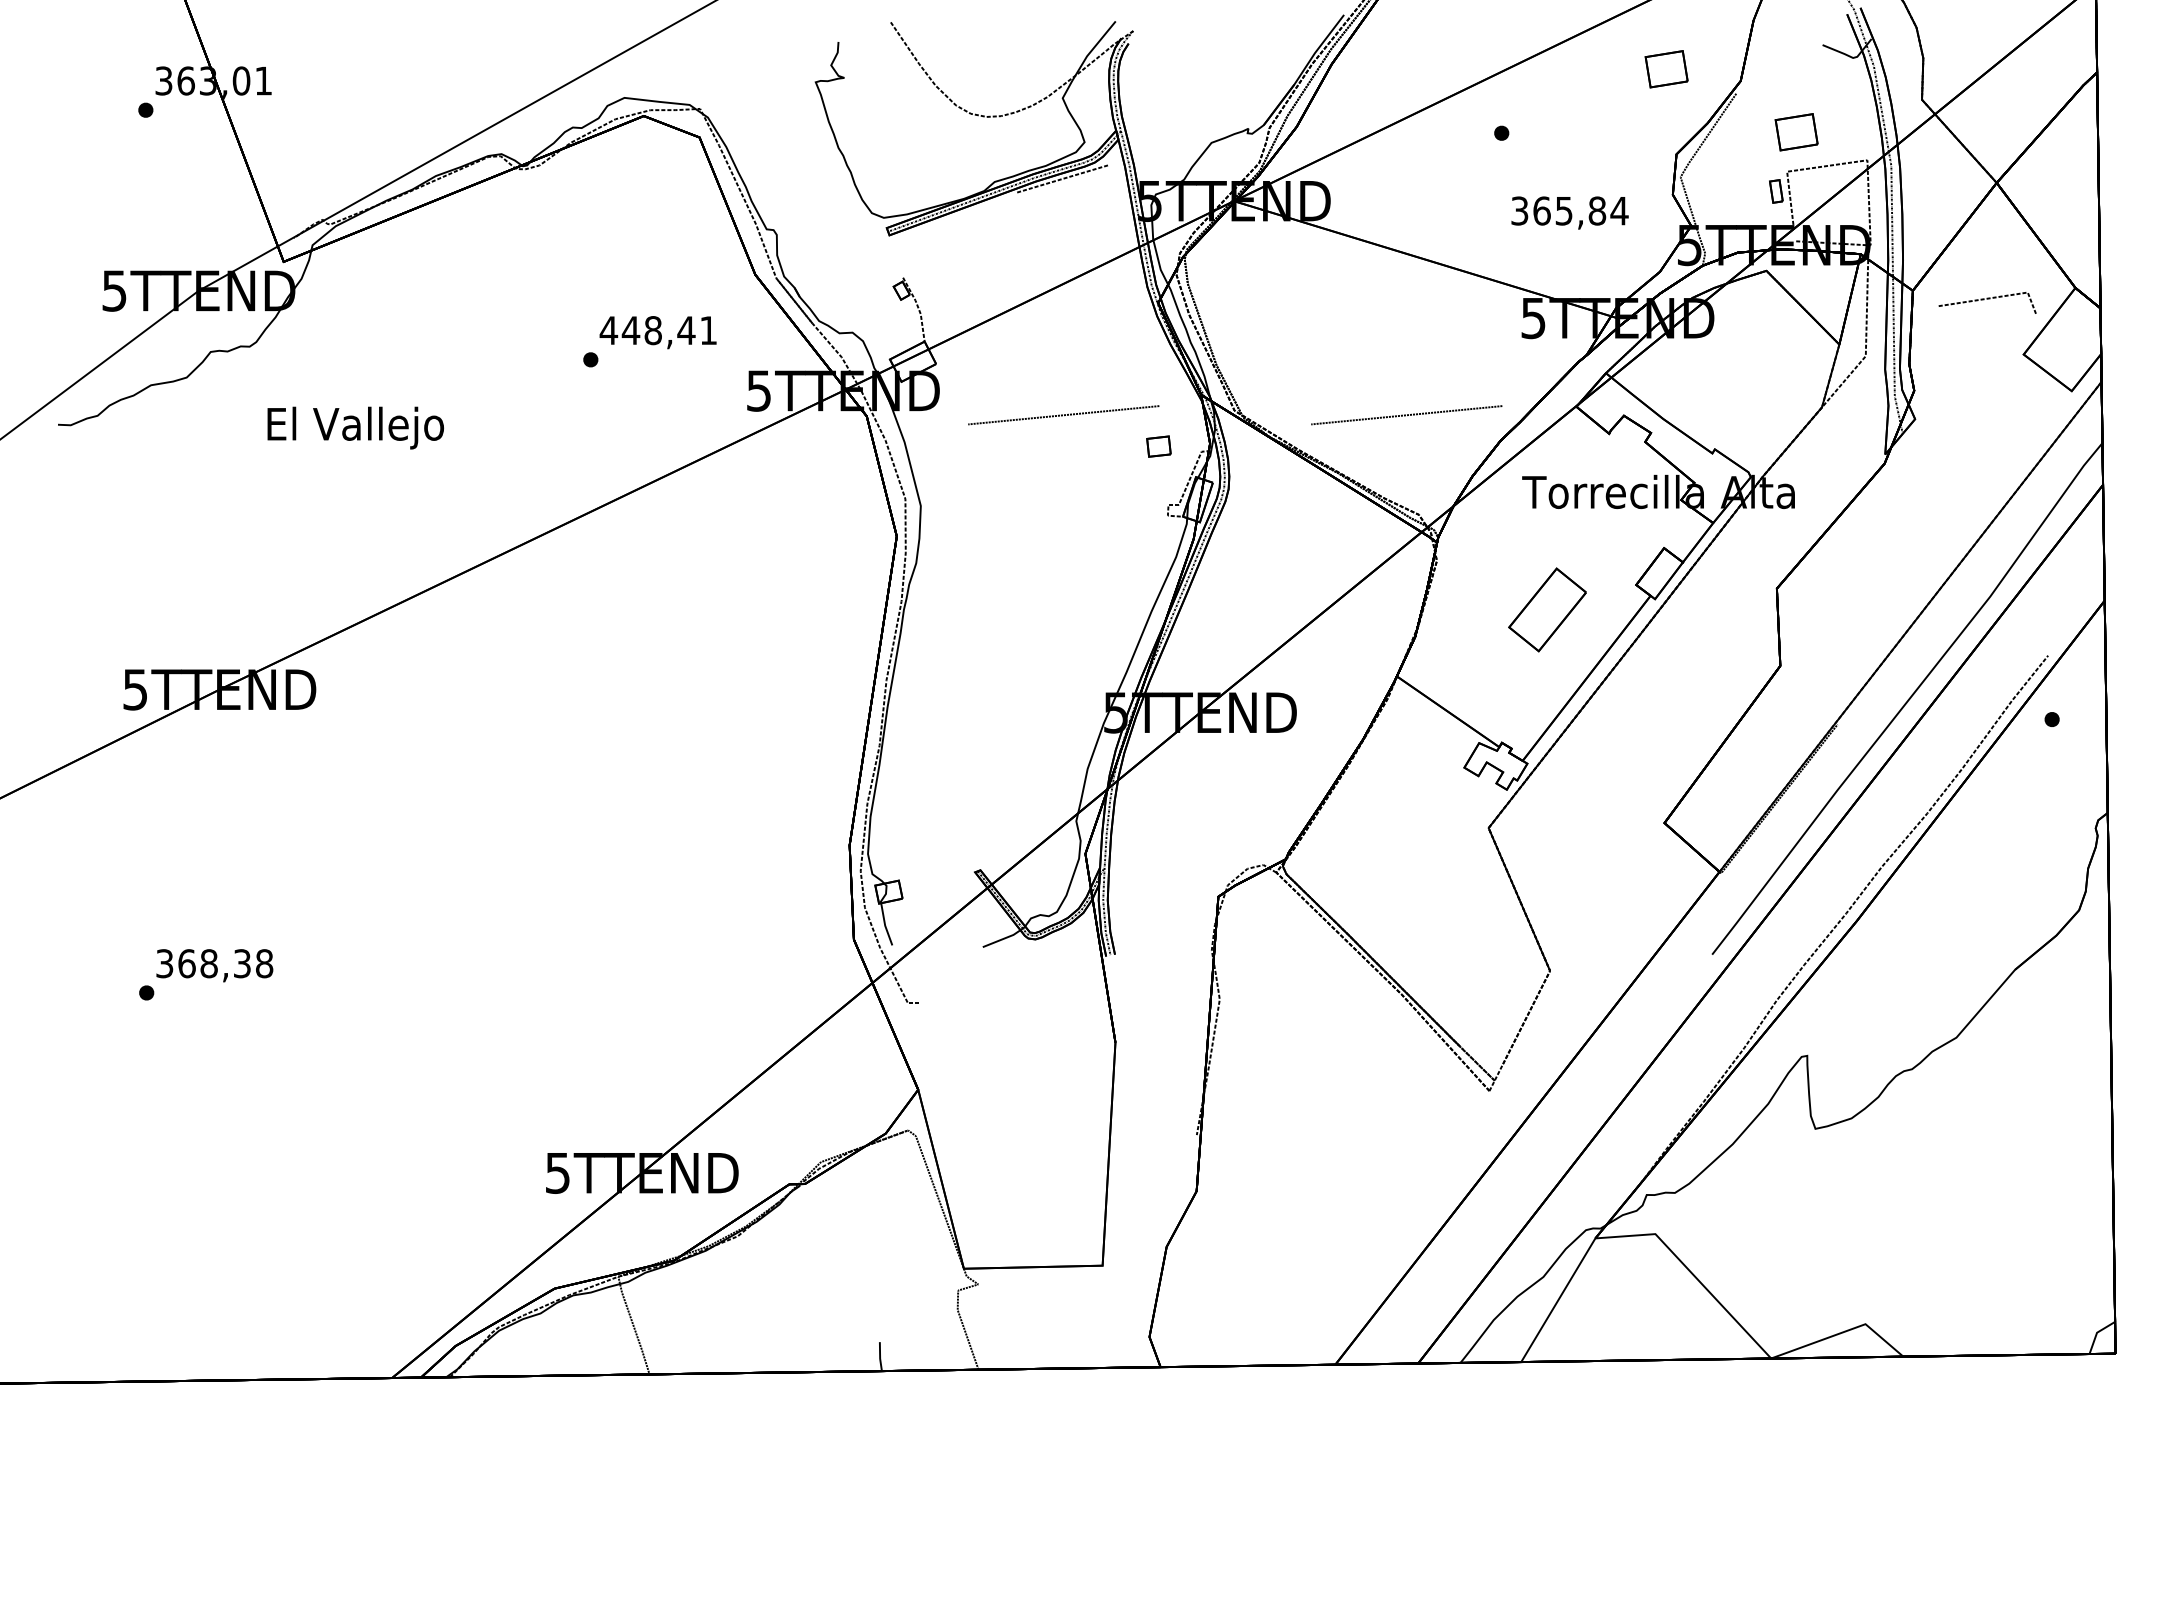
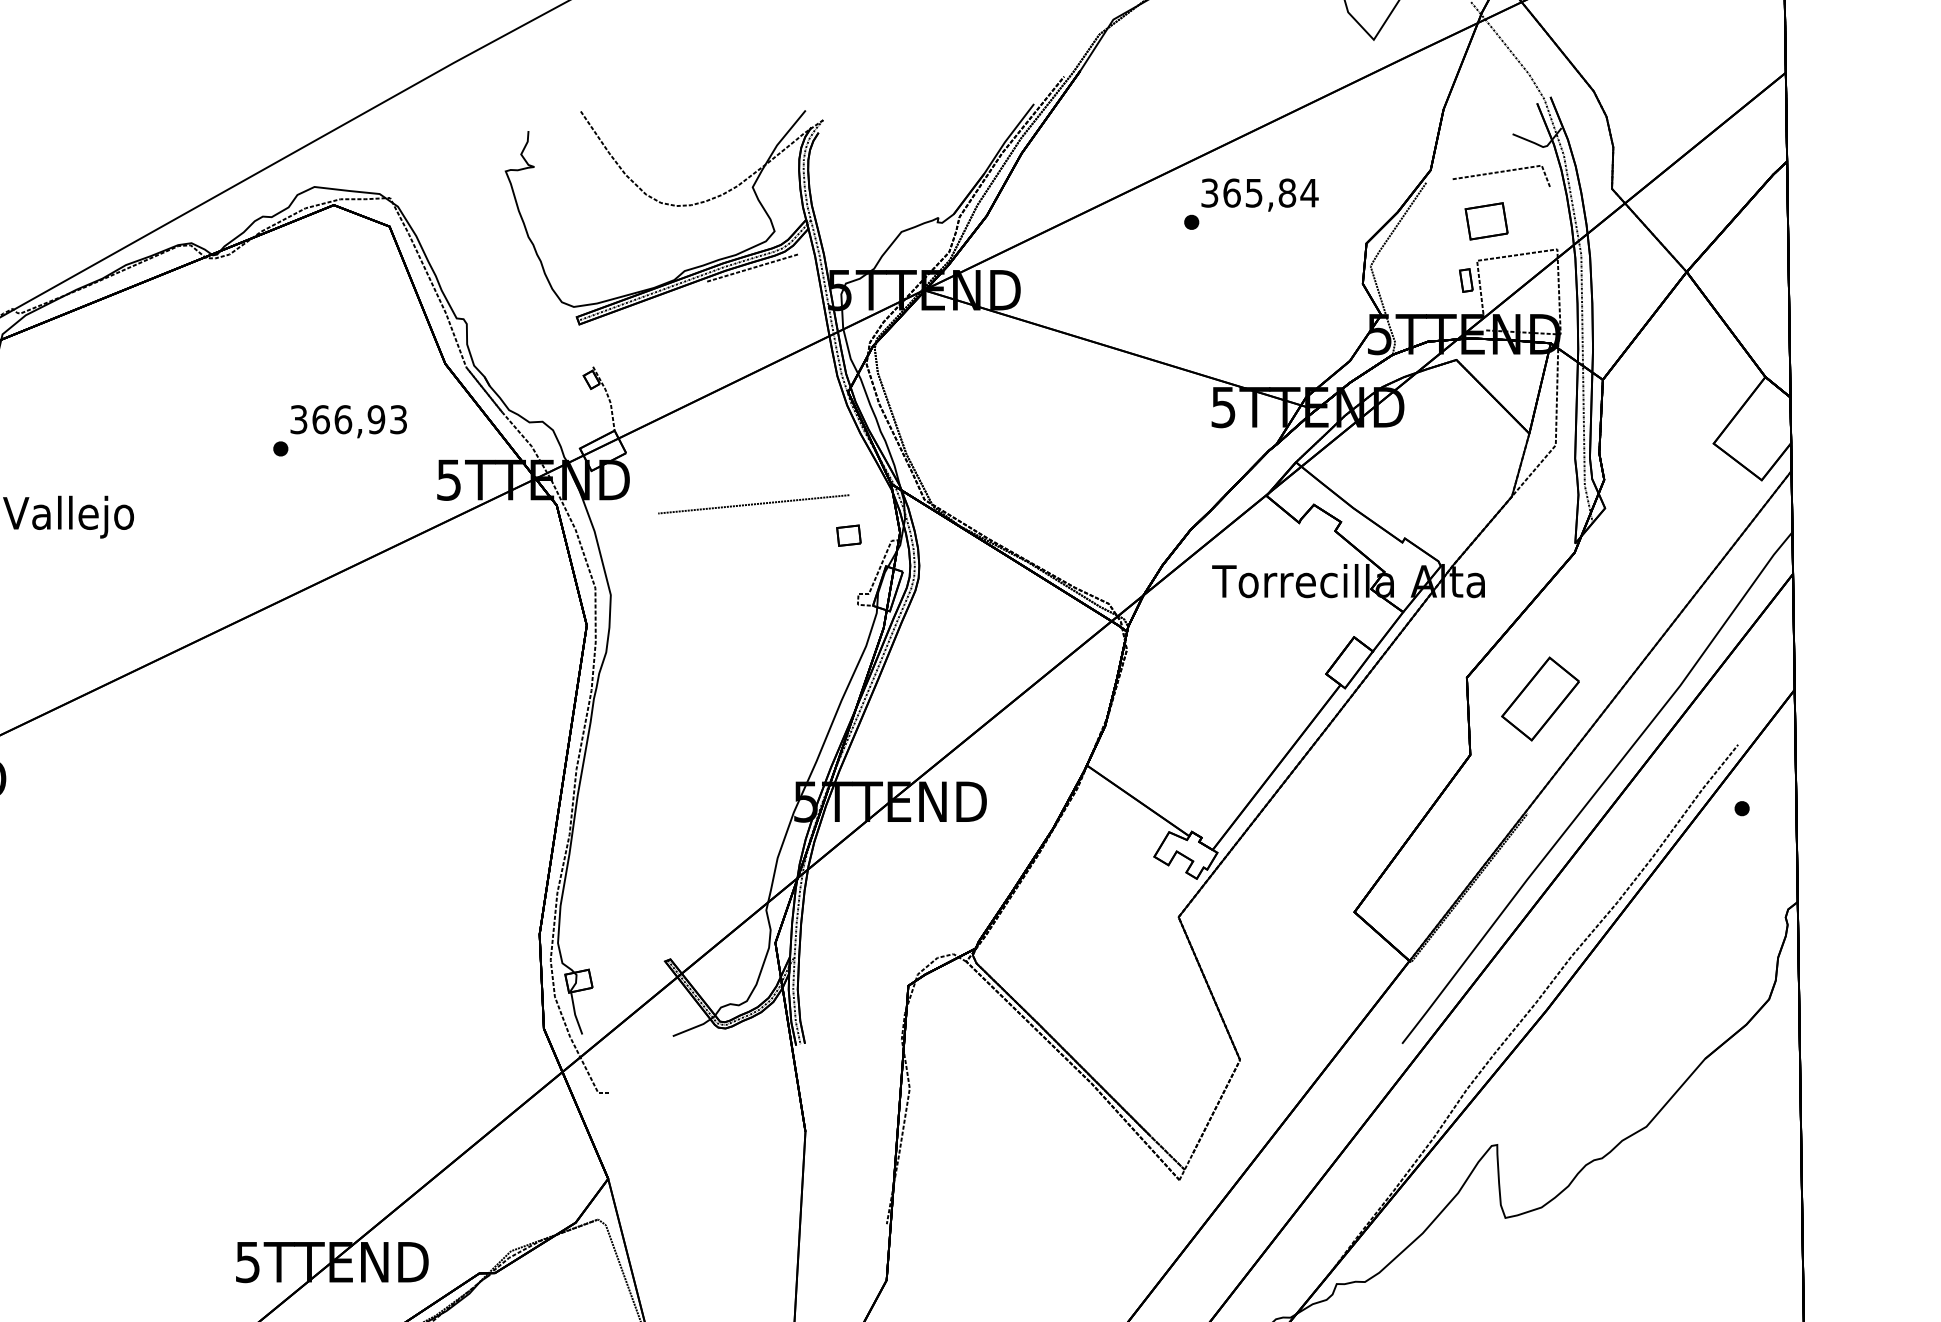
part: (1666, 69) -> (1356, 158), removed
text: (1569, 212) -> (1259, 194), moved
line: (1987, 299) -> (1501, 172), moved
text: (657, 330) -> (347, 419), 448,41 -> 366,93
line: (1405, 415) -> (1095, 504), removed
part: (1547, 609) -> (1540, 698), moved

